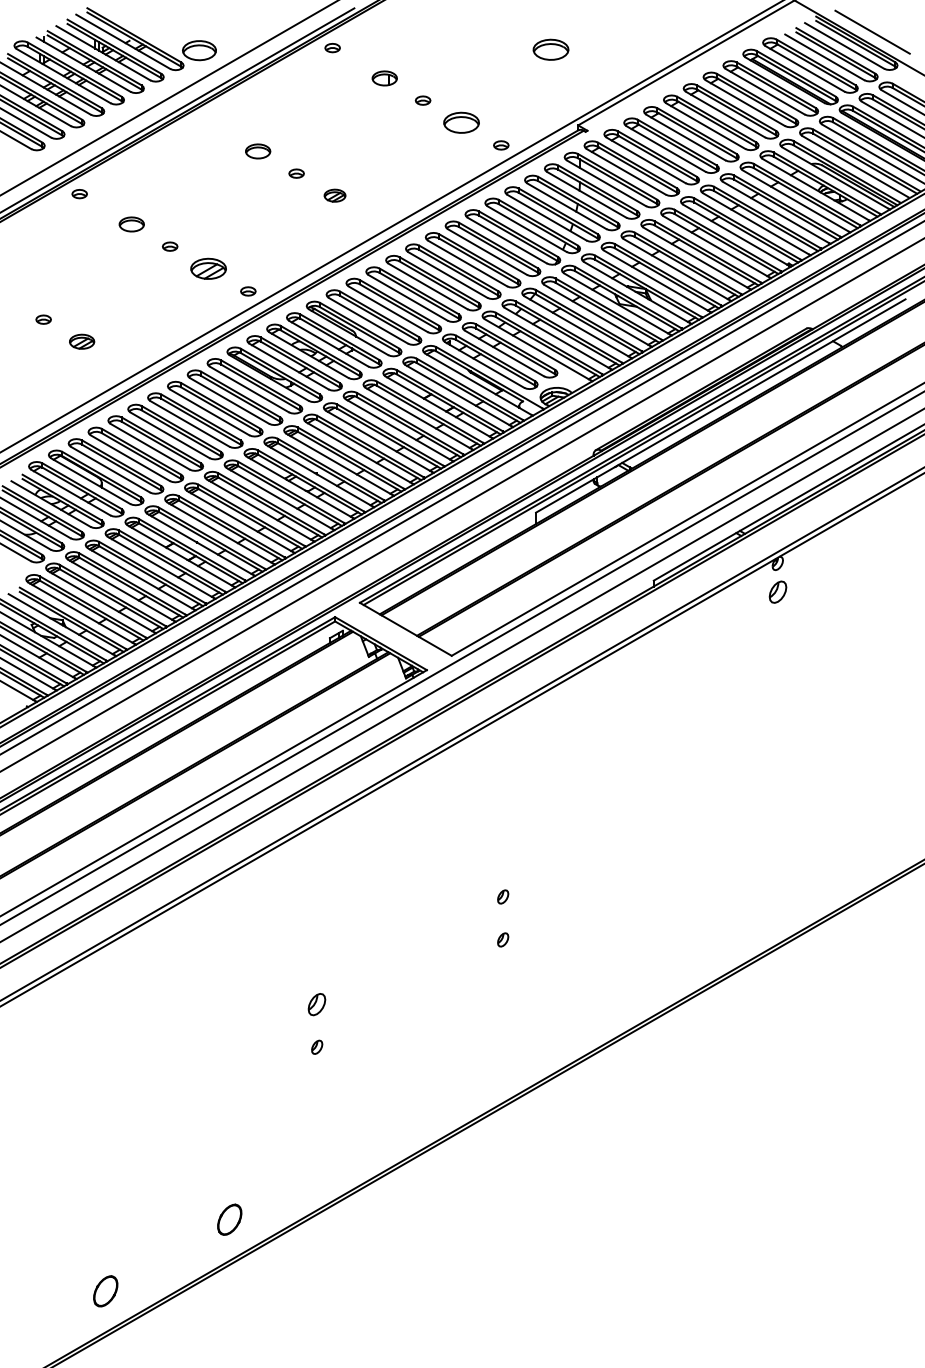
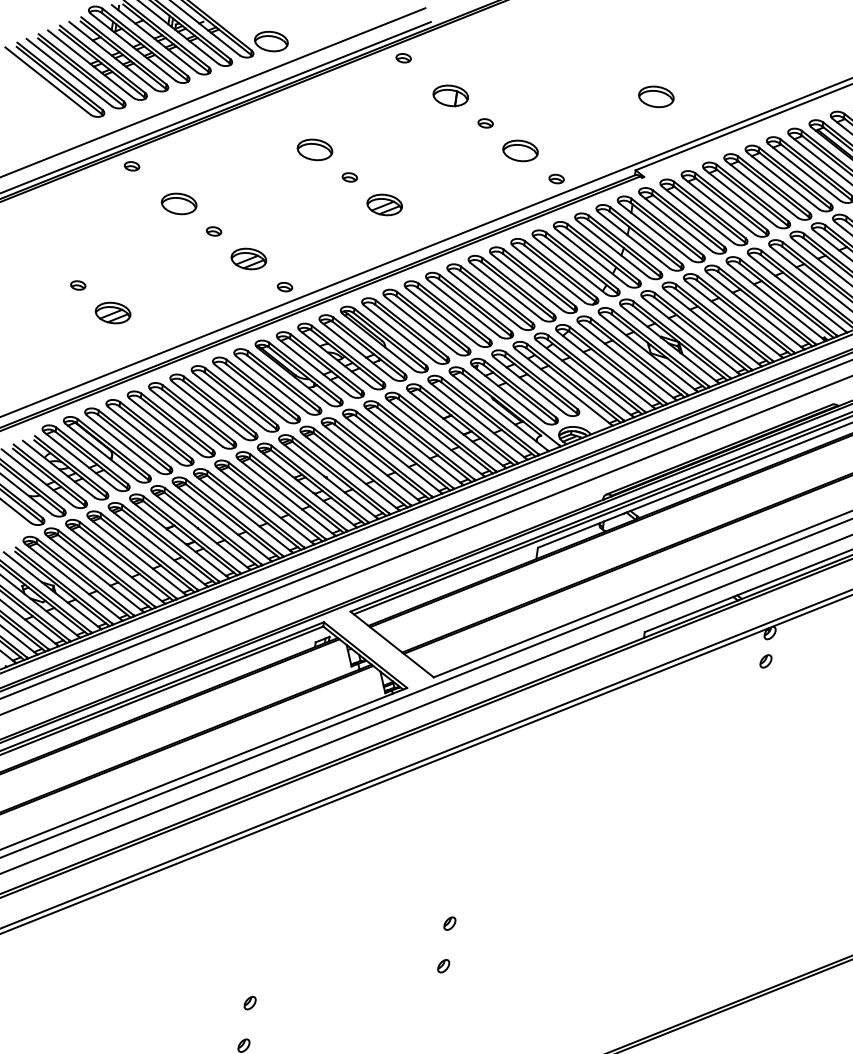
part: (550, 49) -> (655, 96), moved
part: (384, 78) -> (450, 95), size x1.43
part: (257, 151) -> (314, 149), size x1.43
part: (334, 195) -> (384, 204), size x1.67
part: (131, 224) -> (178, 203), size x1.43
part: (81, 341) -> (112, 312), size x1.43
part: (777, 591) -> (765, 660), size x0.62
part: (317, 1003) -> (250, 1002), size x0.62

